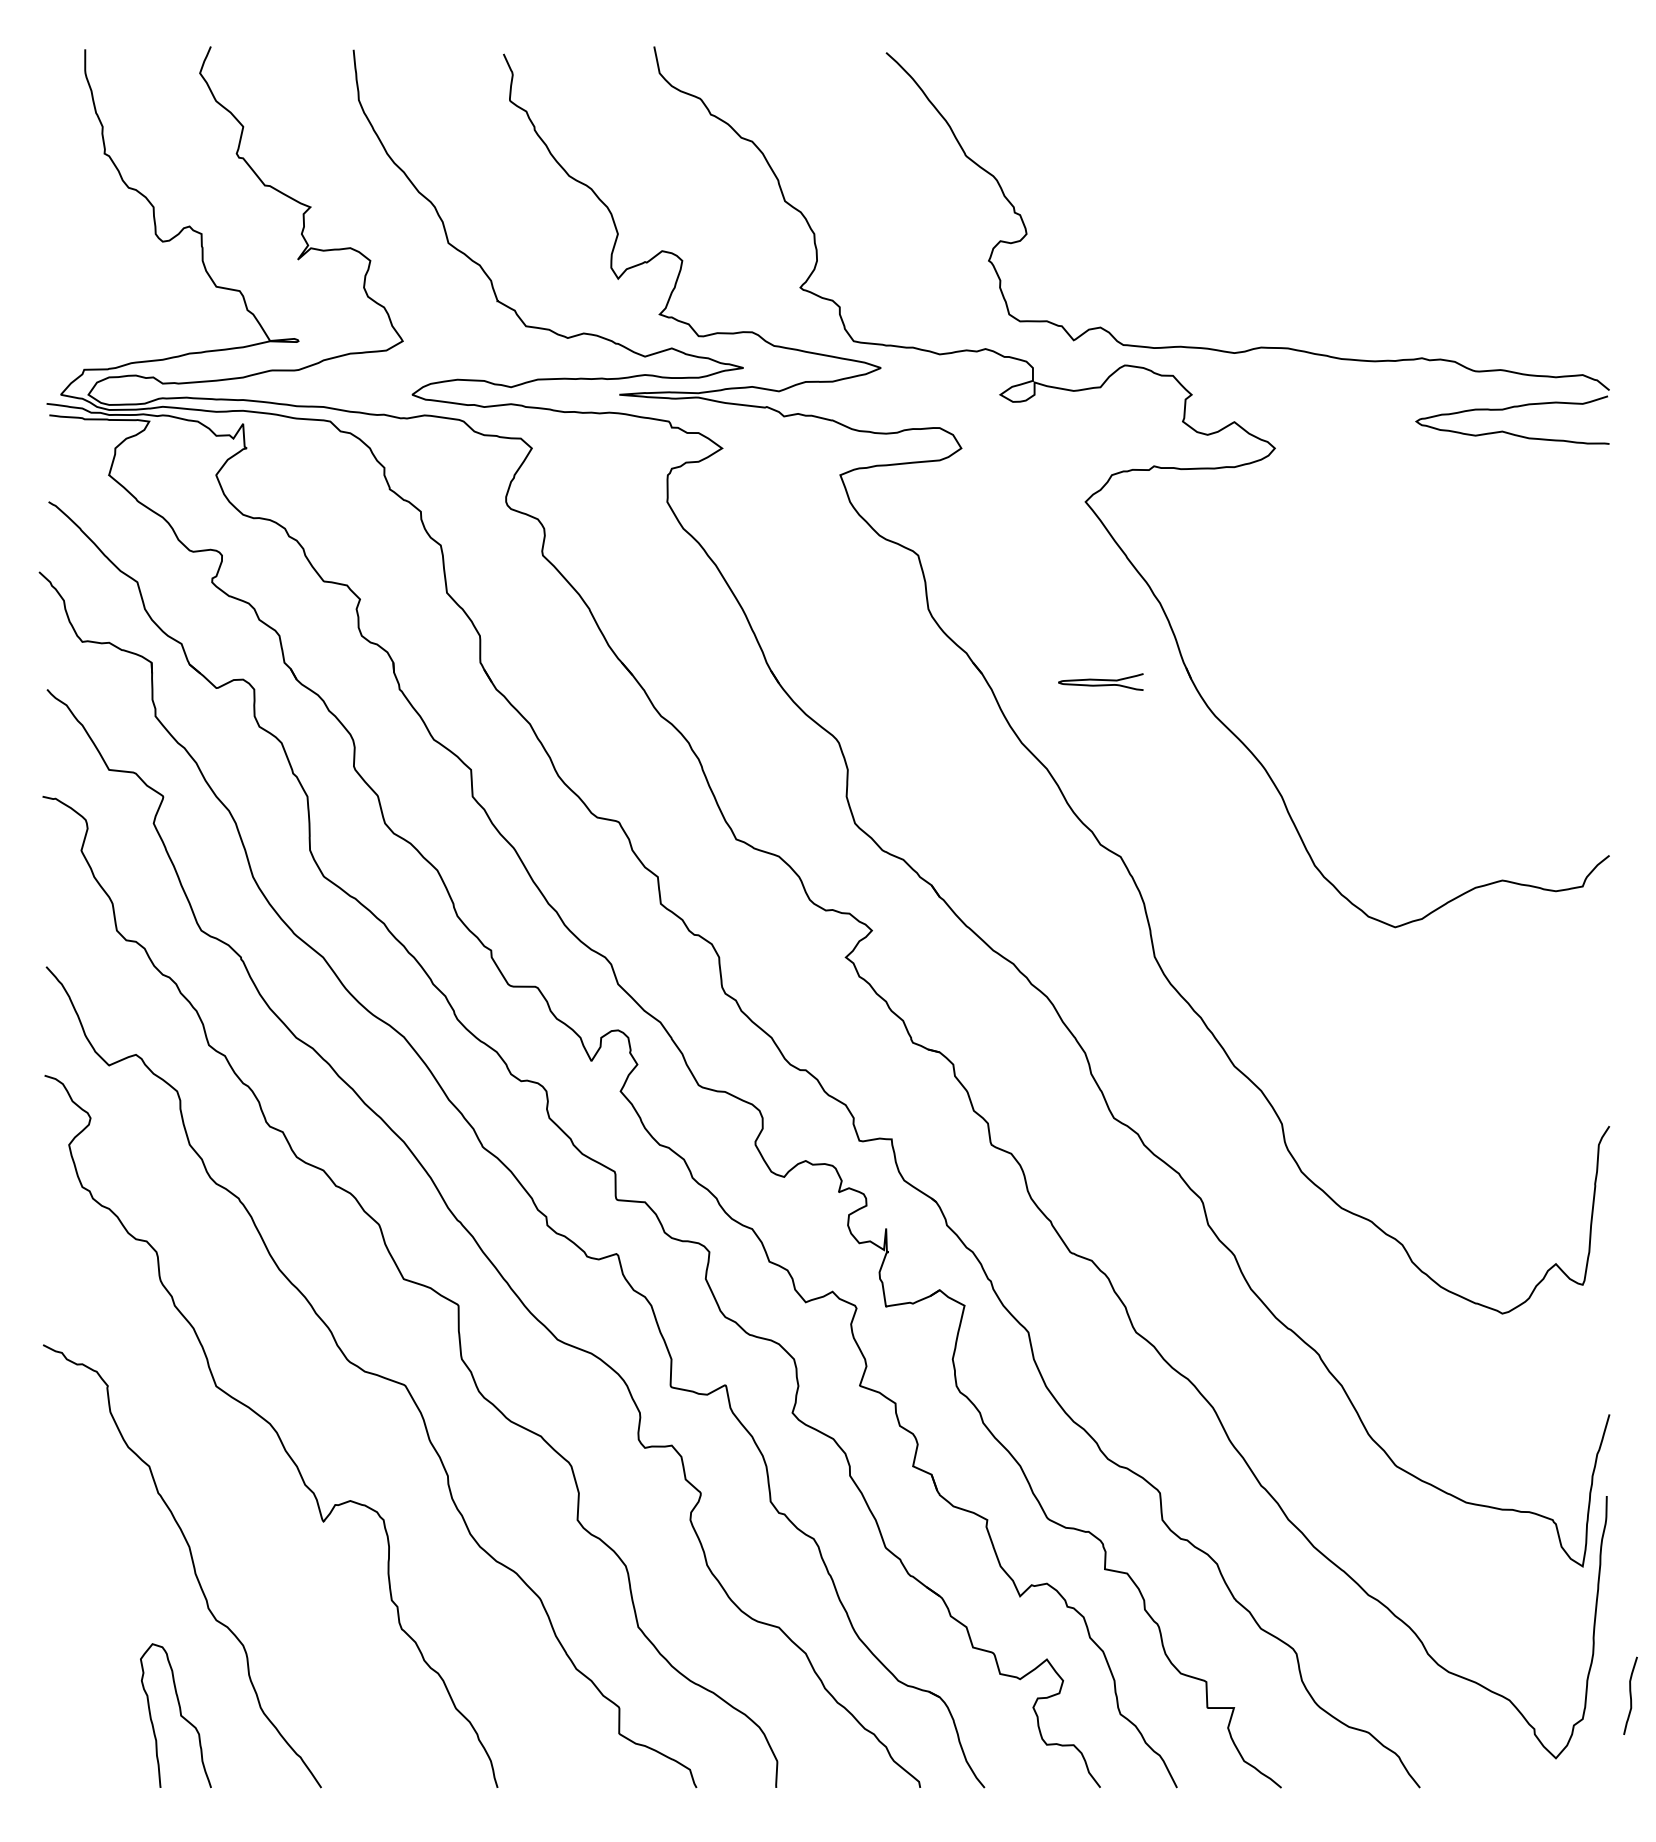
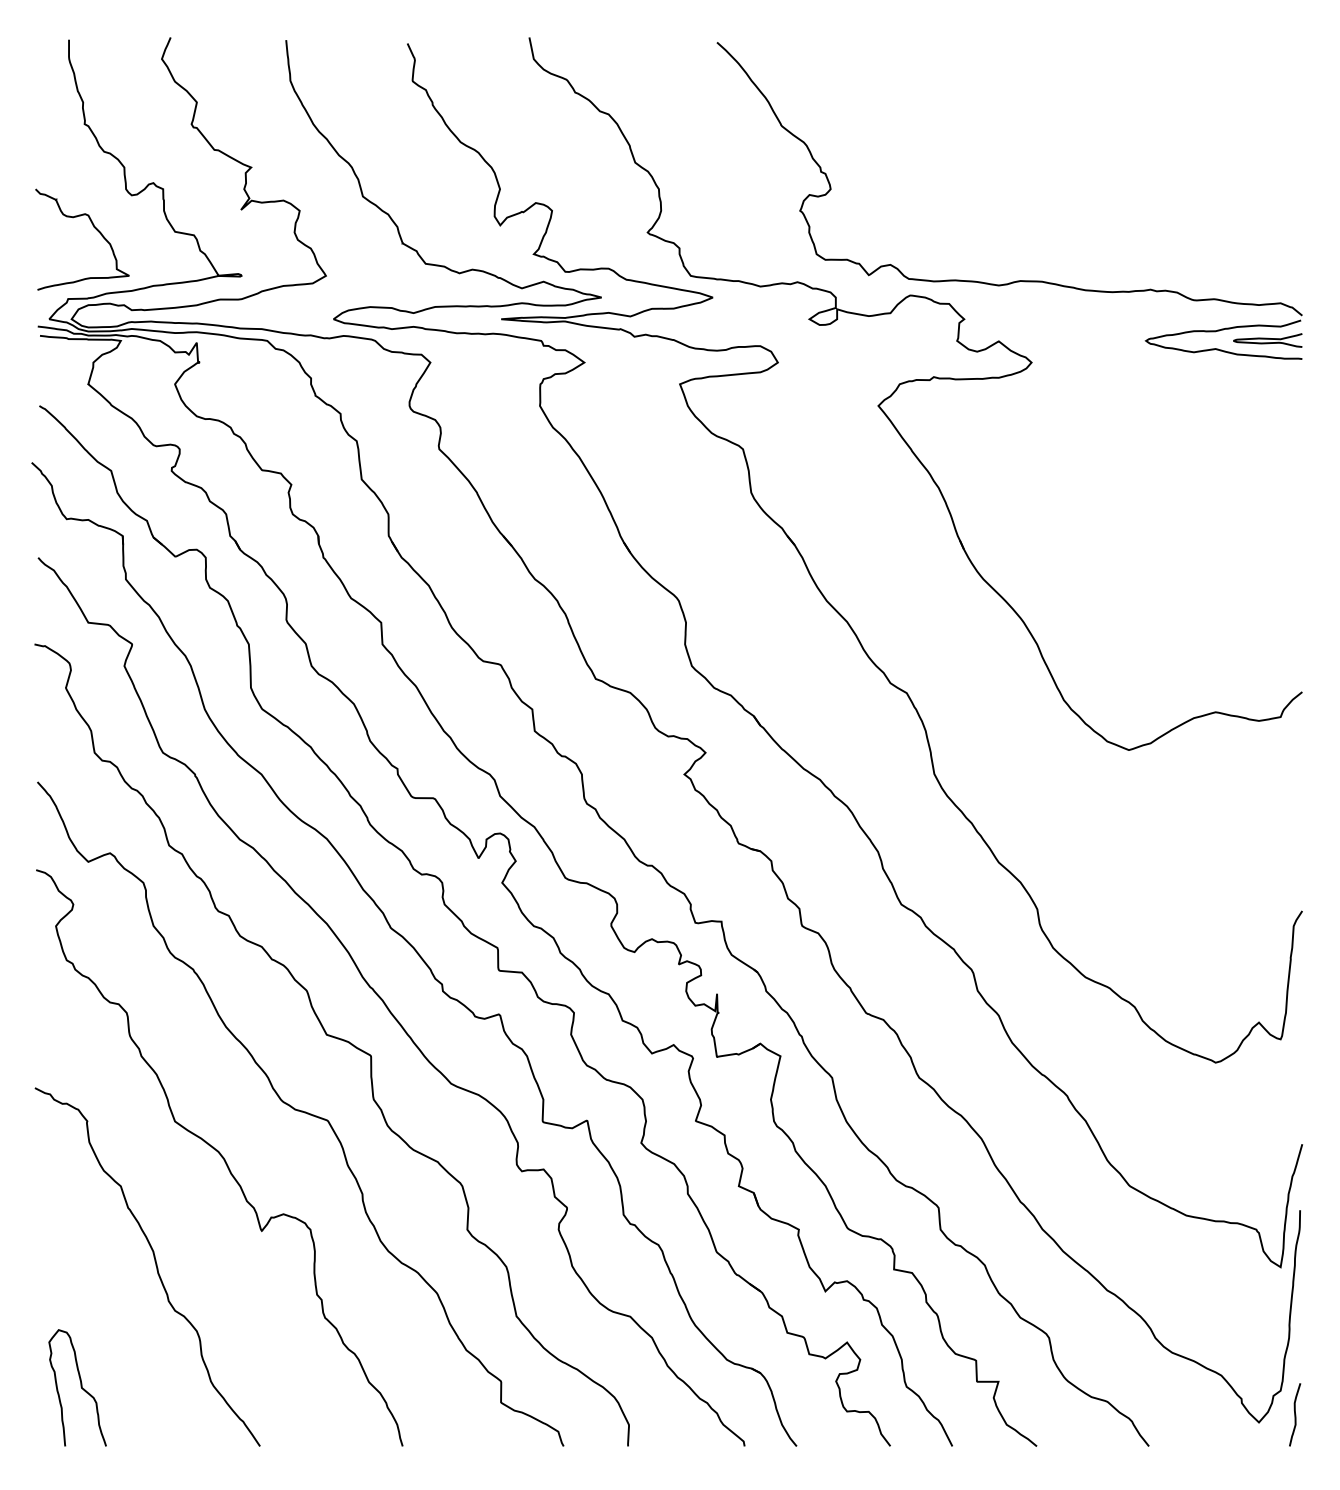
curve: (116, 281) -> (94, 227), added
curve: (1100, 680) -> (1267, 339), moved
curve: (1630, 1695) -> (1295, 1414), moved
curve: (179, 1713) -> (80, 1386), moved

